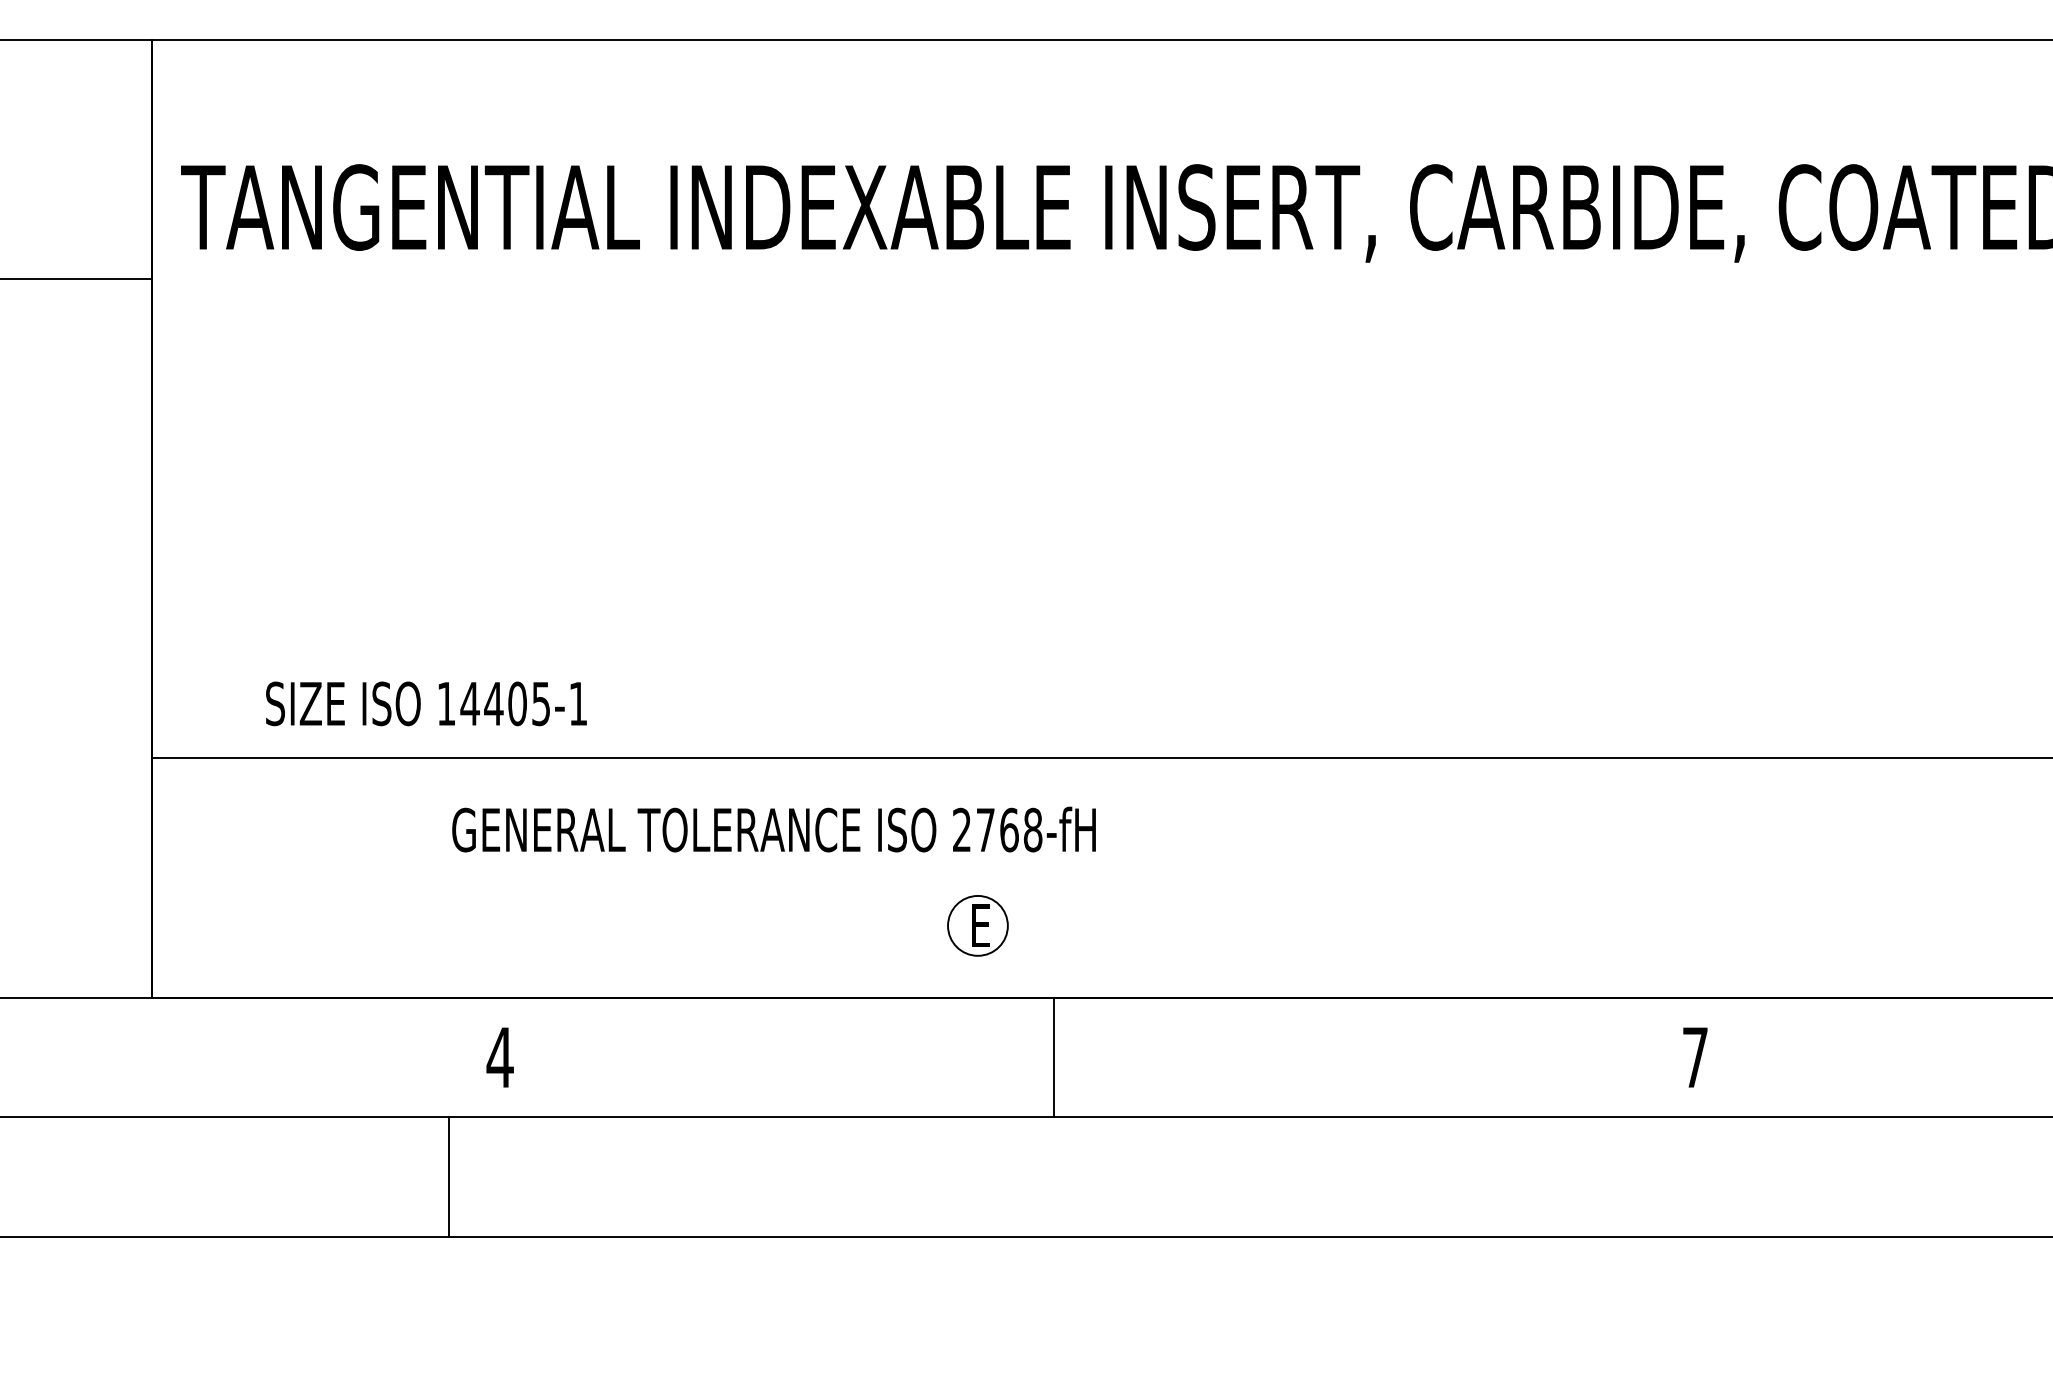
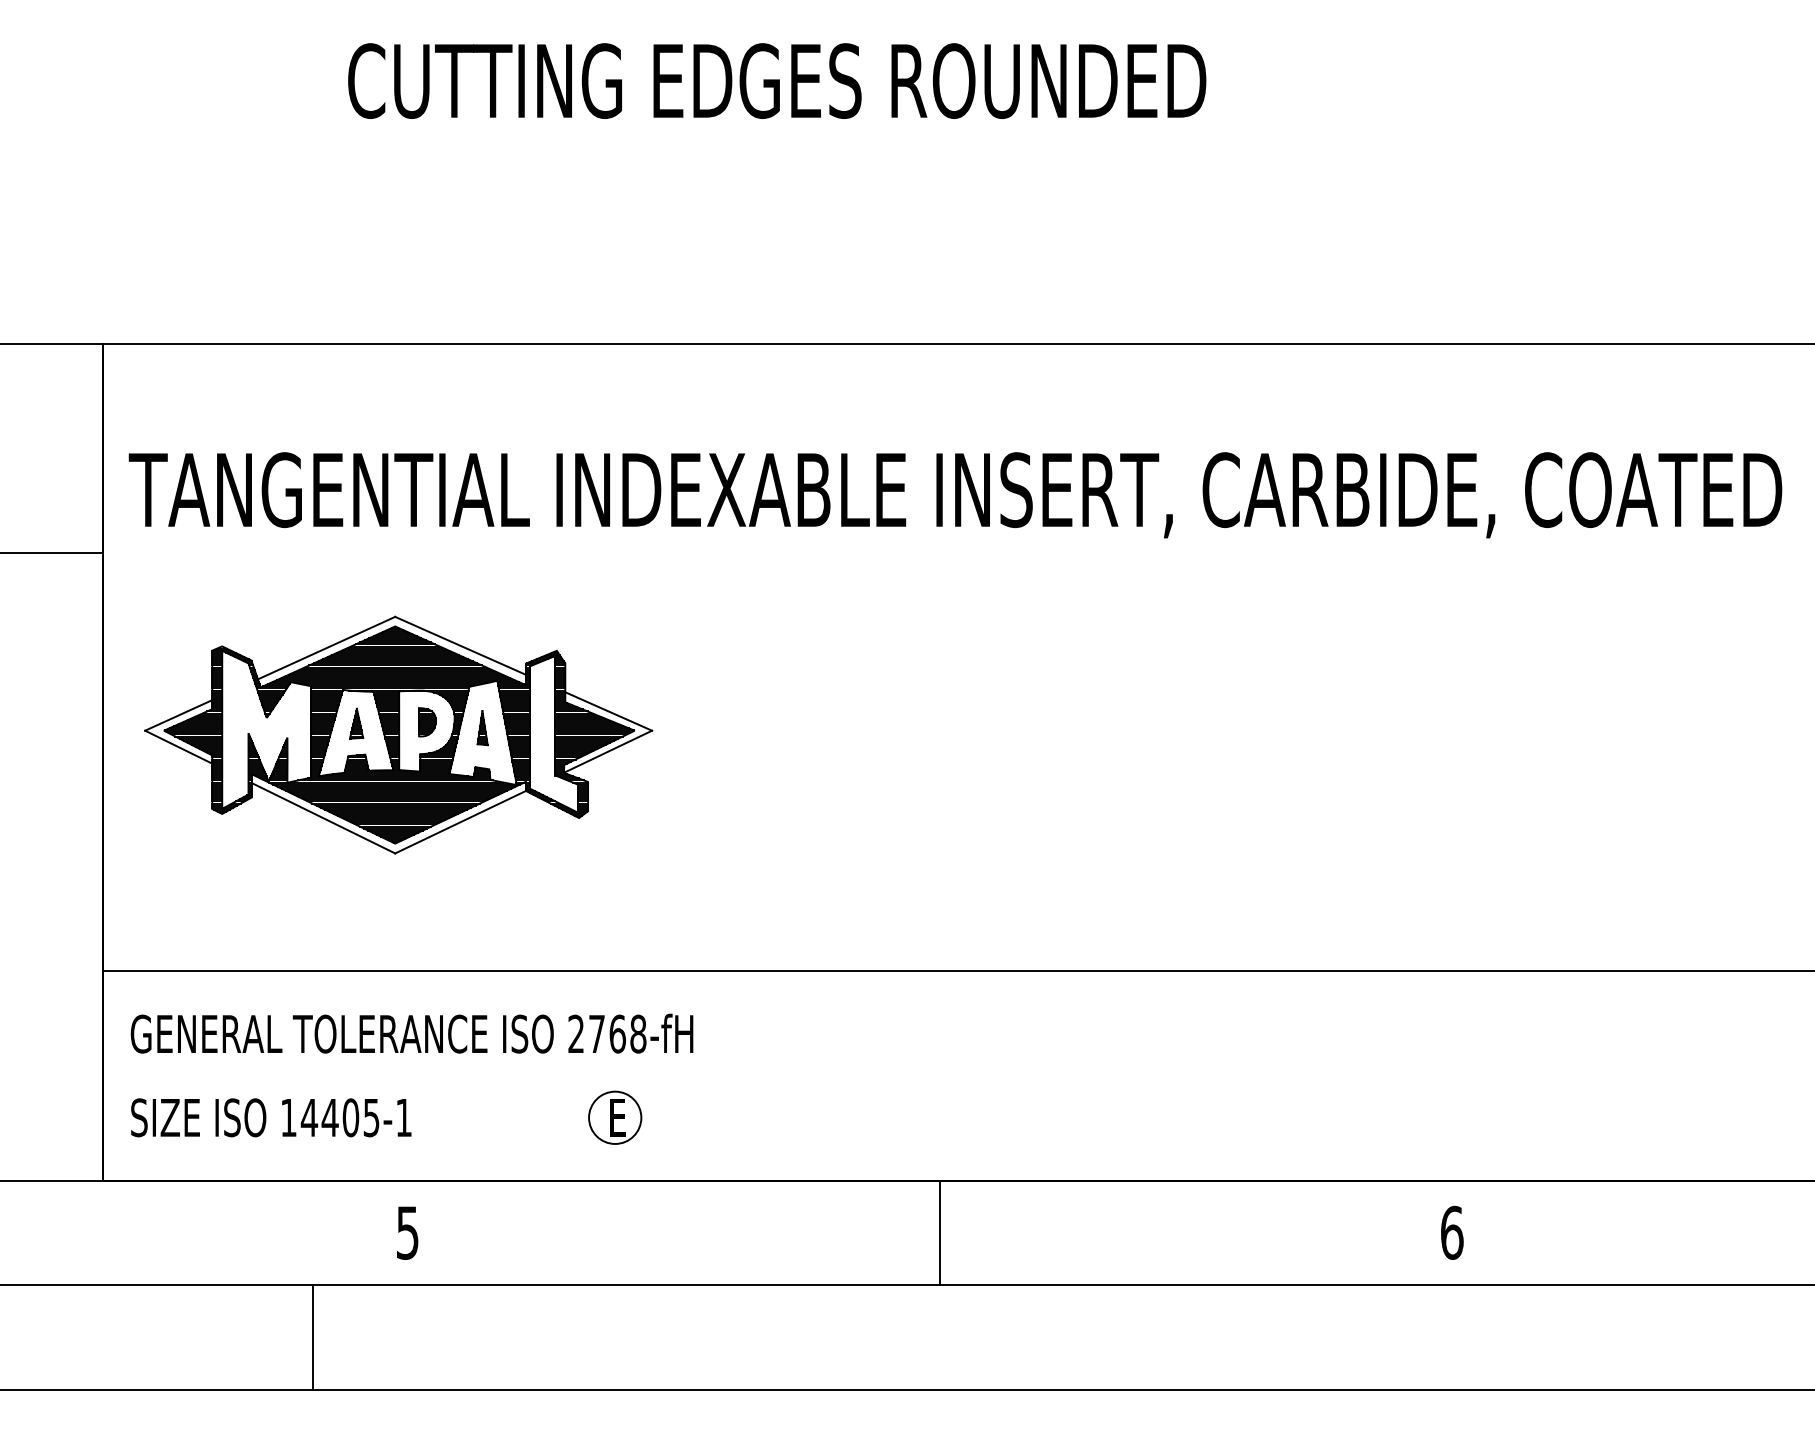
part: (489, 487) -> (398, 734), added
text: (426, 703) -> (271, 1117), moved
text: (773, 829) -> (411, 1033), moved
part: (978, 925) -> (615, 1117), moved
text: (499, 1057) -> (407, 1232), 4 -> 5
line: (1053, 1057) -> (940, 1232), moved
text: (1695, 1057) -> (1452, 1232), 7 -> 6
line: (448, 1177) -> (312, 1337), moved

